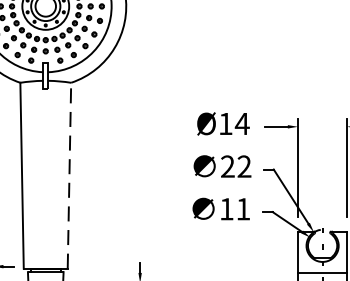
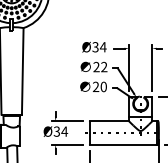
text: (225, 124) -> (95, 47), Ø14 -> Ø34
line: (68, 173) -> (22, 70), dashed -> solid
text: (234, 208) -> (99, 86), 11 -> 20

